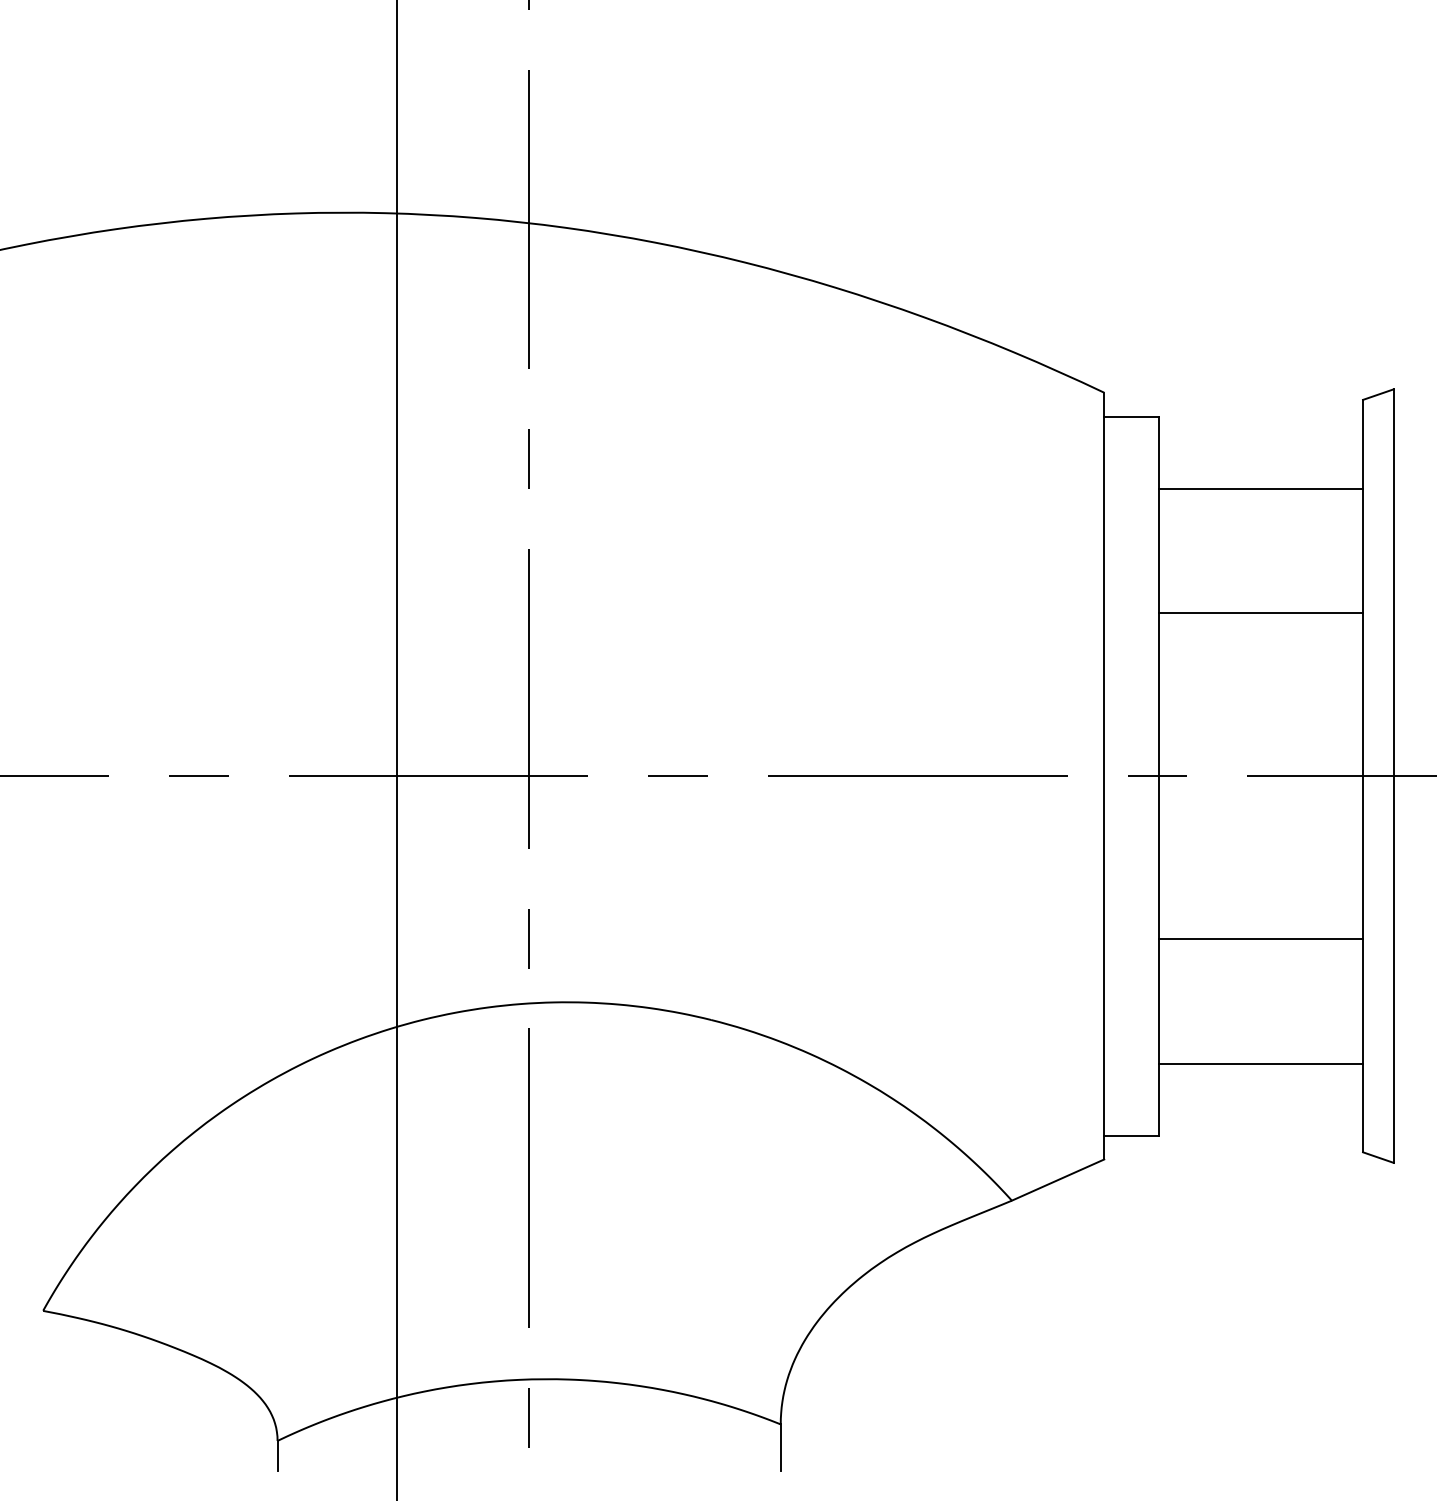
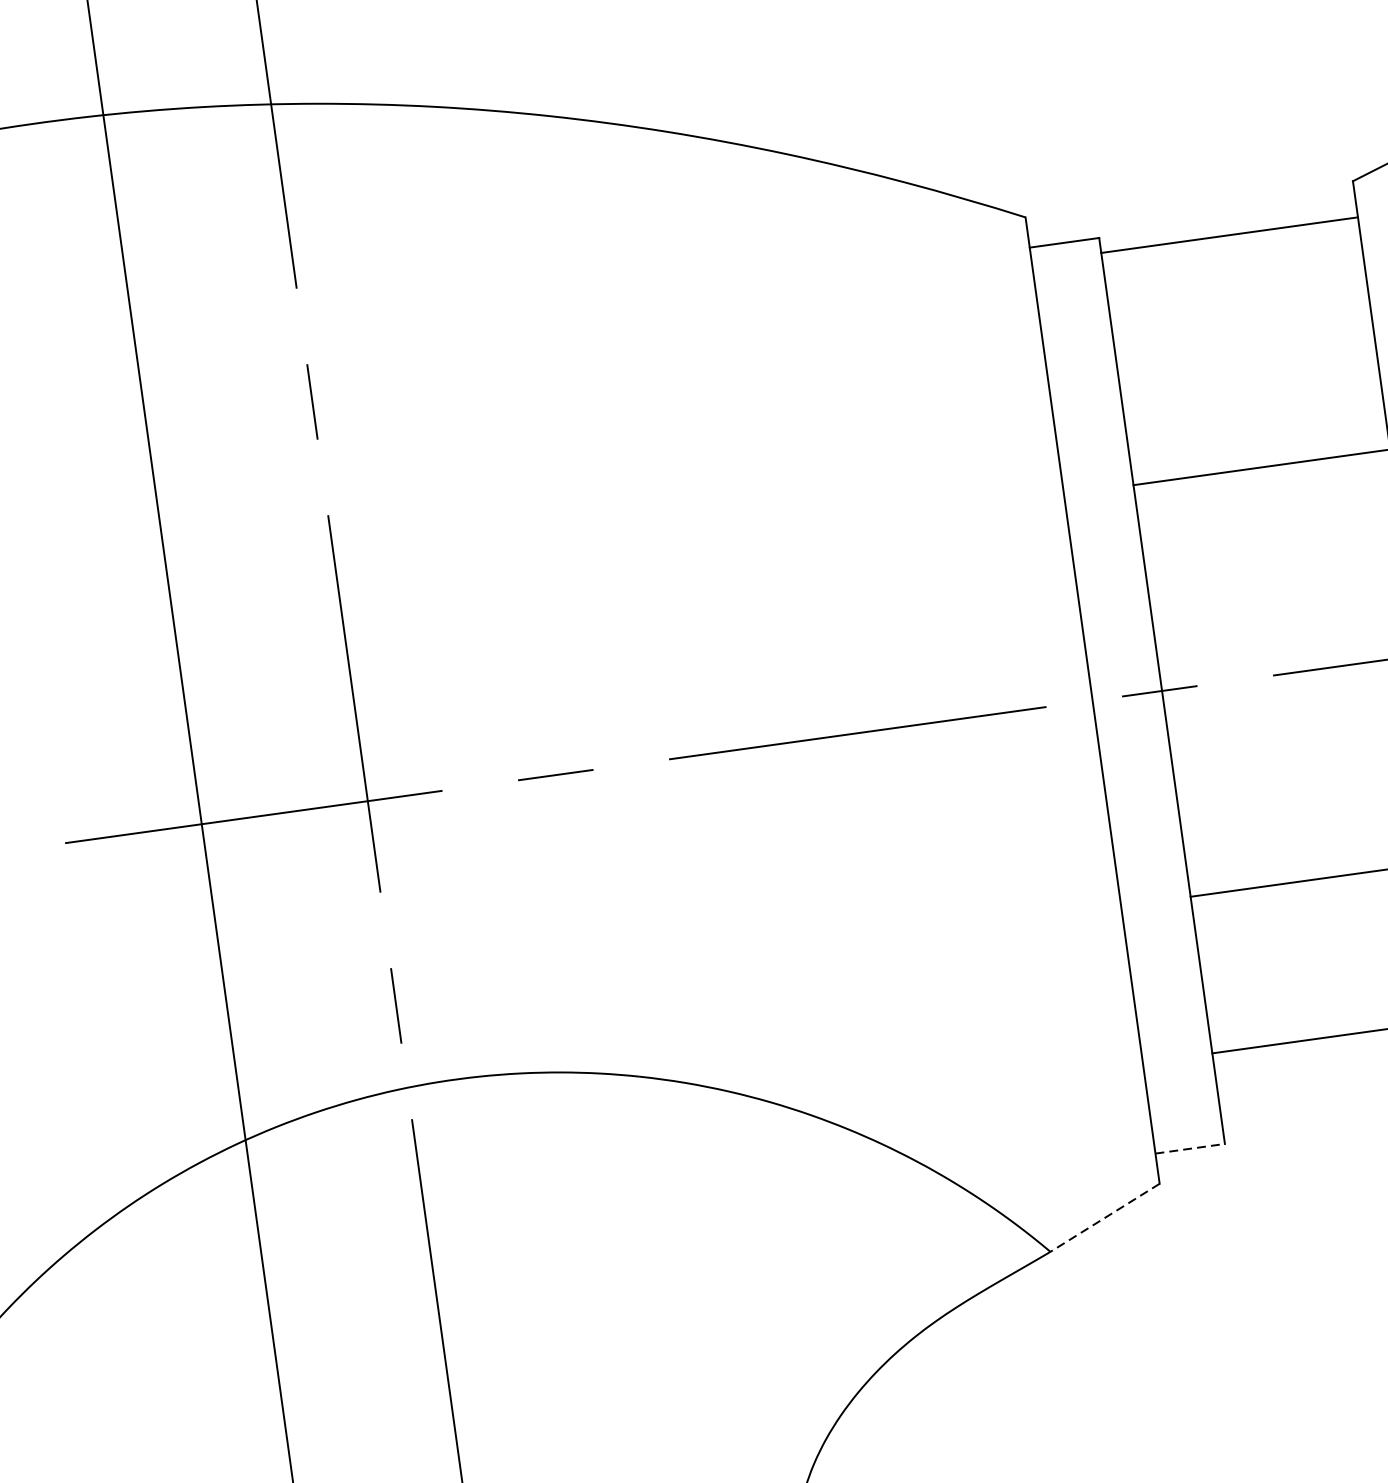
line: (1261, 488) -> (1230, 235), moved
line: (1131, 1135) -> (1189, 1148), solid -> dashed
line: (1058, 1180) -> (1105, 1218), solid -> dashed

